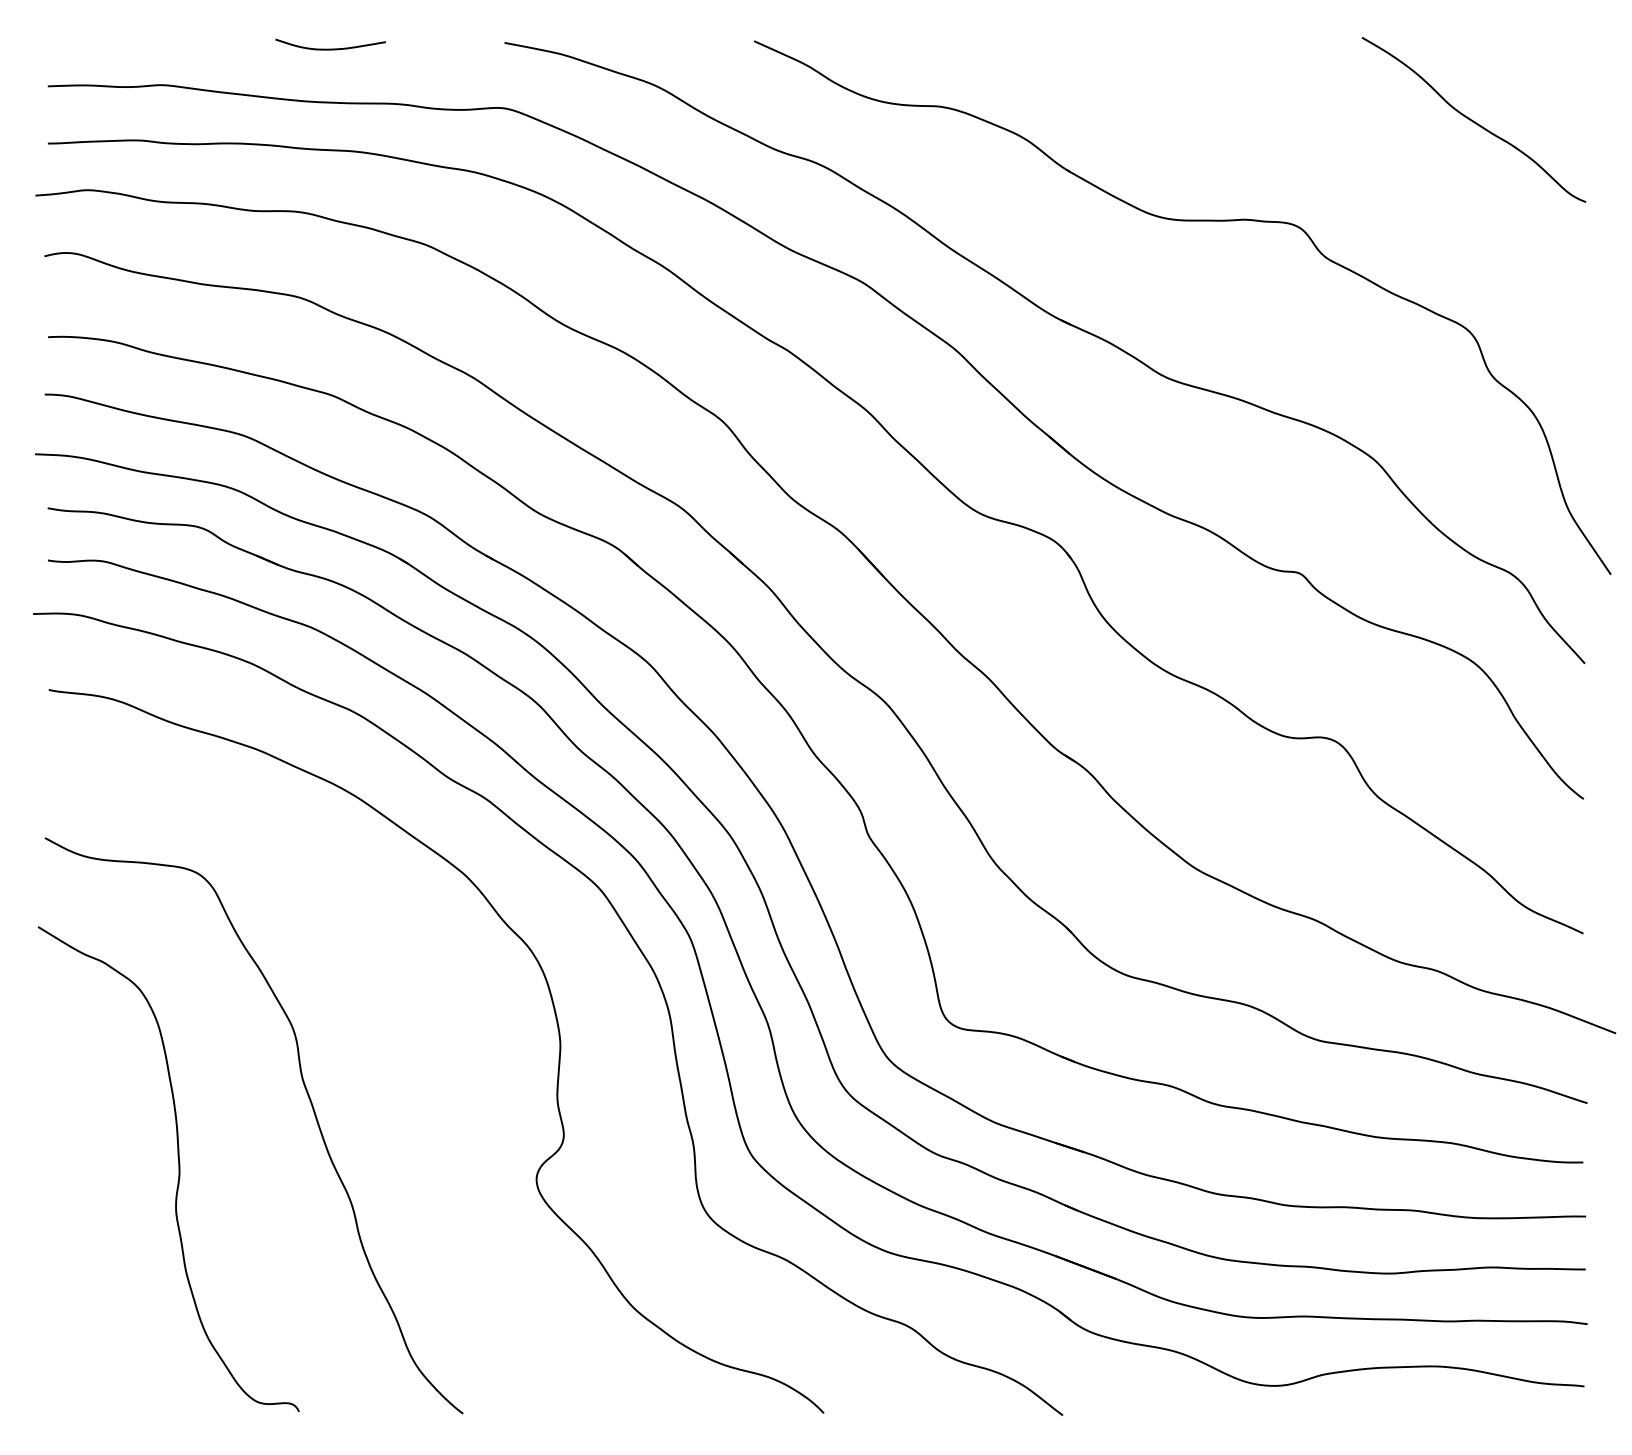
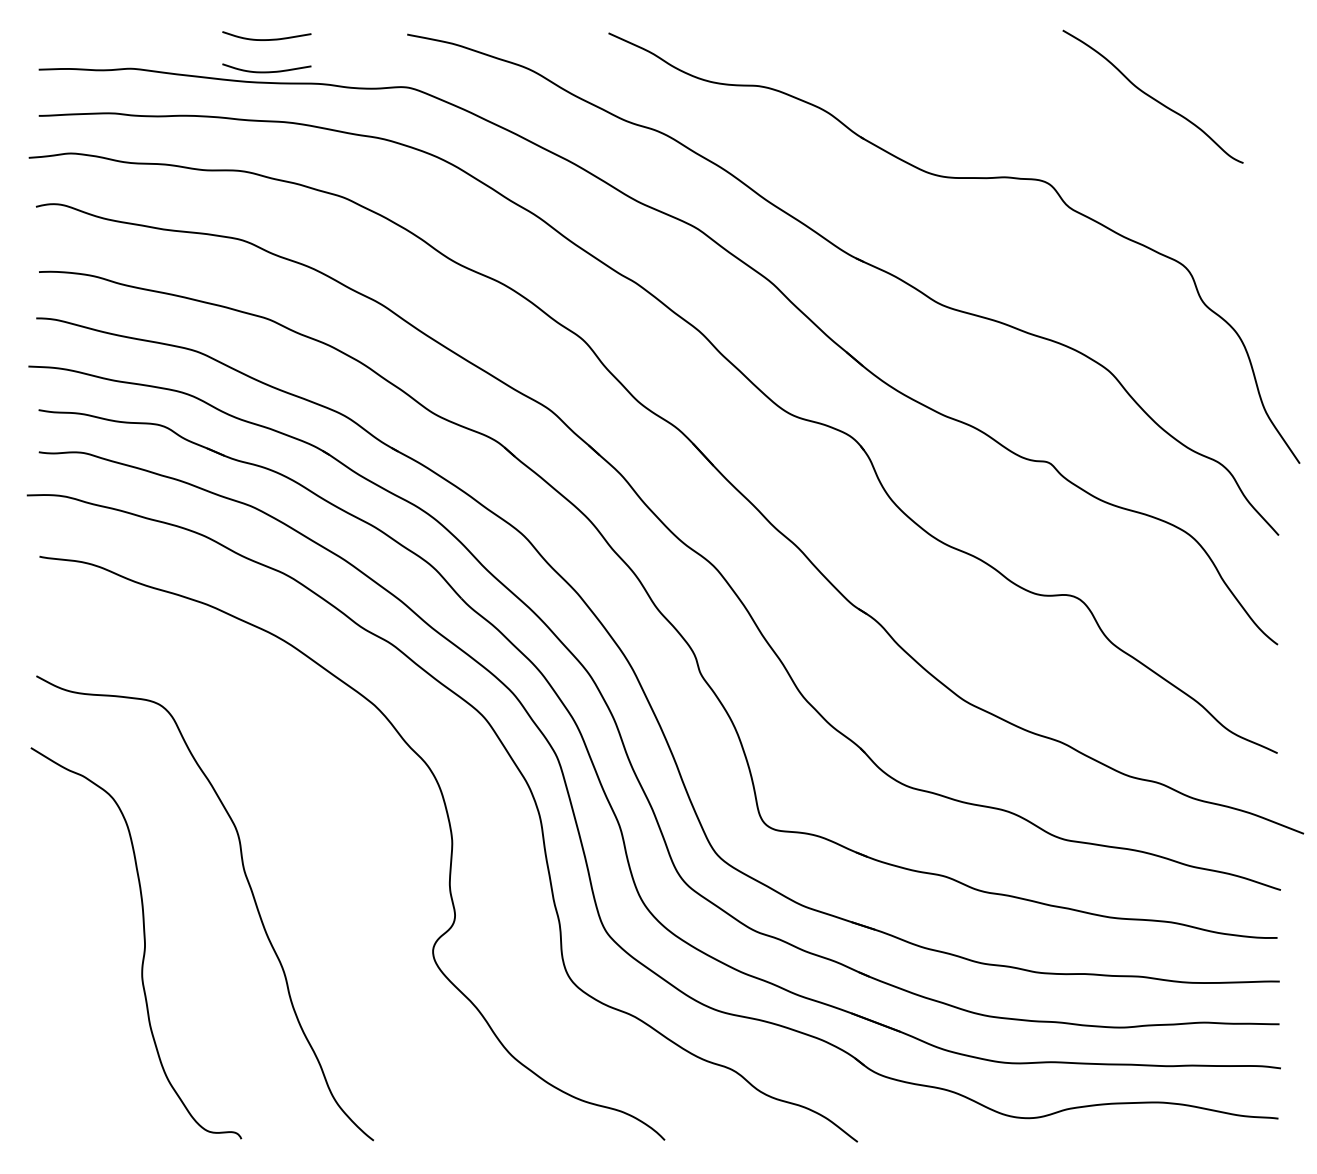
curve: (330, 88) -> (266, 71), added
curve: (1472, 119) -> (1151, 96), moved

